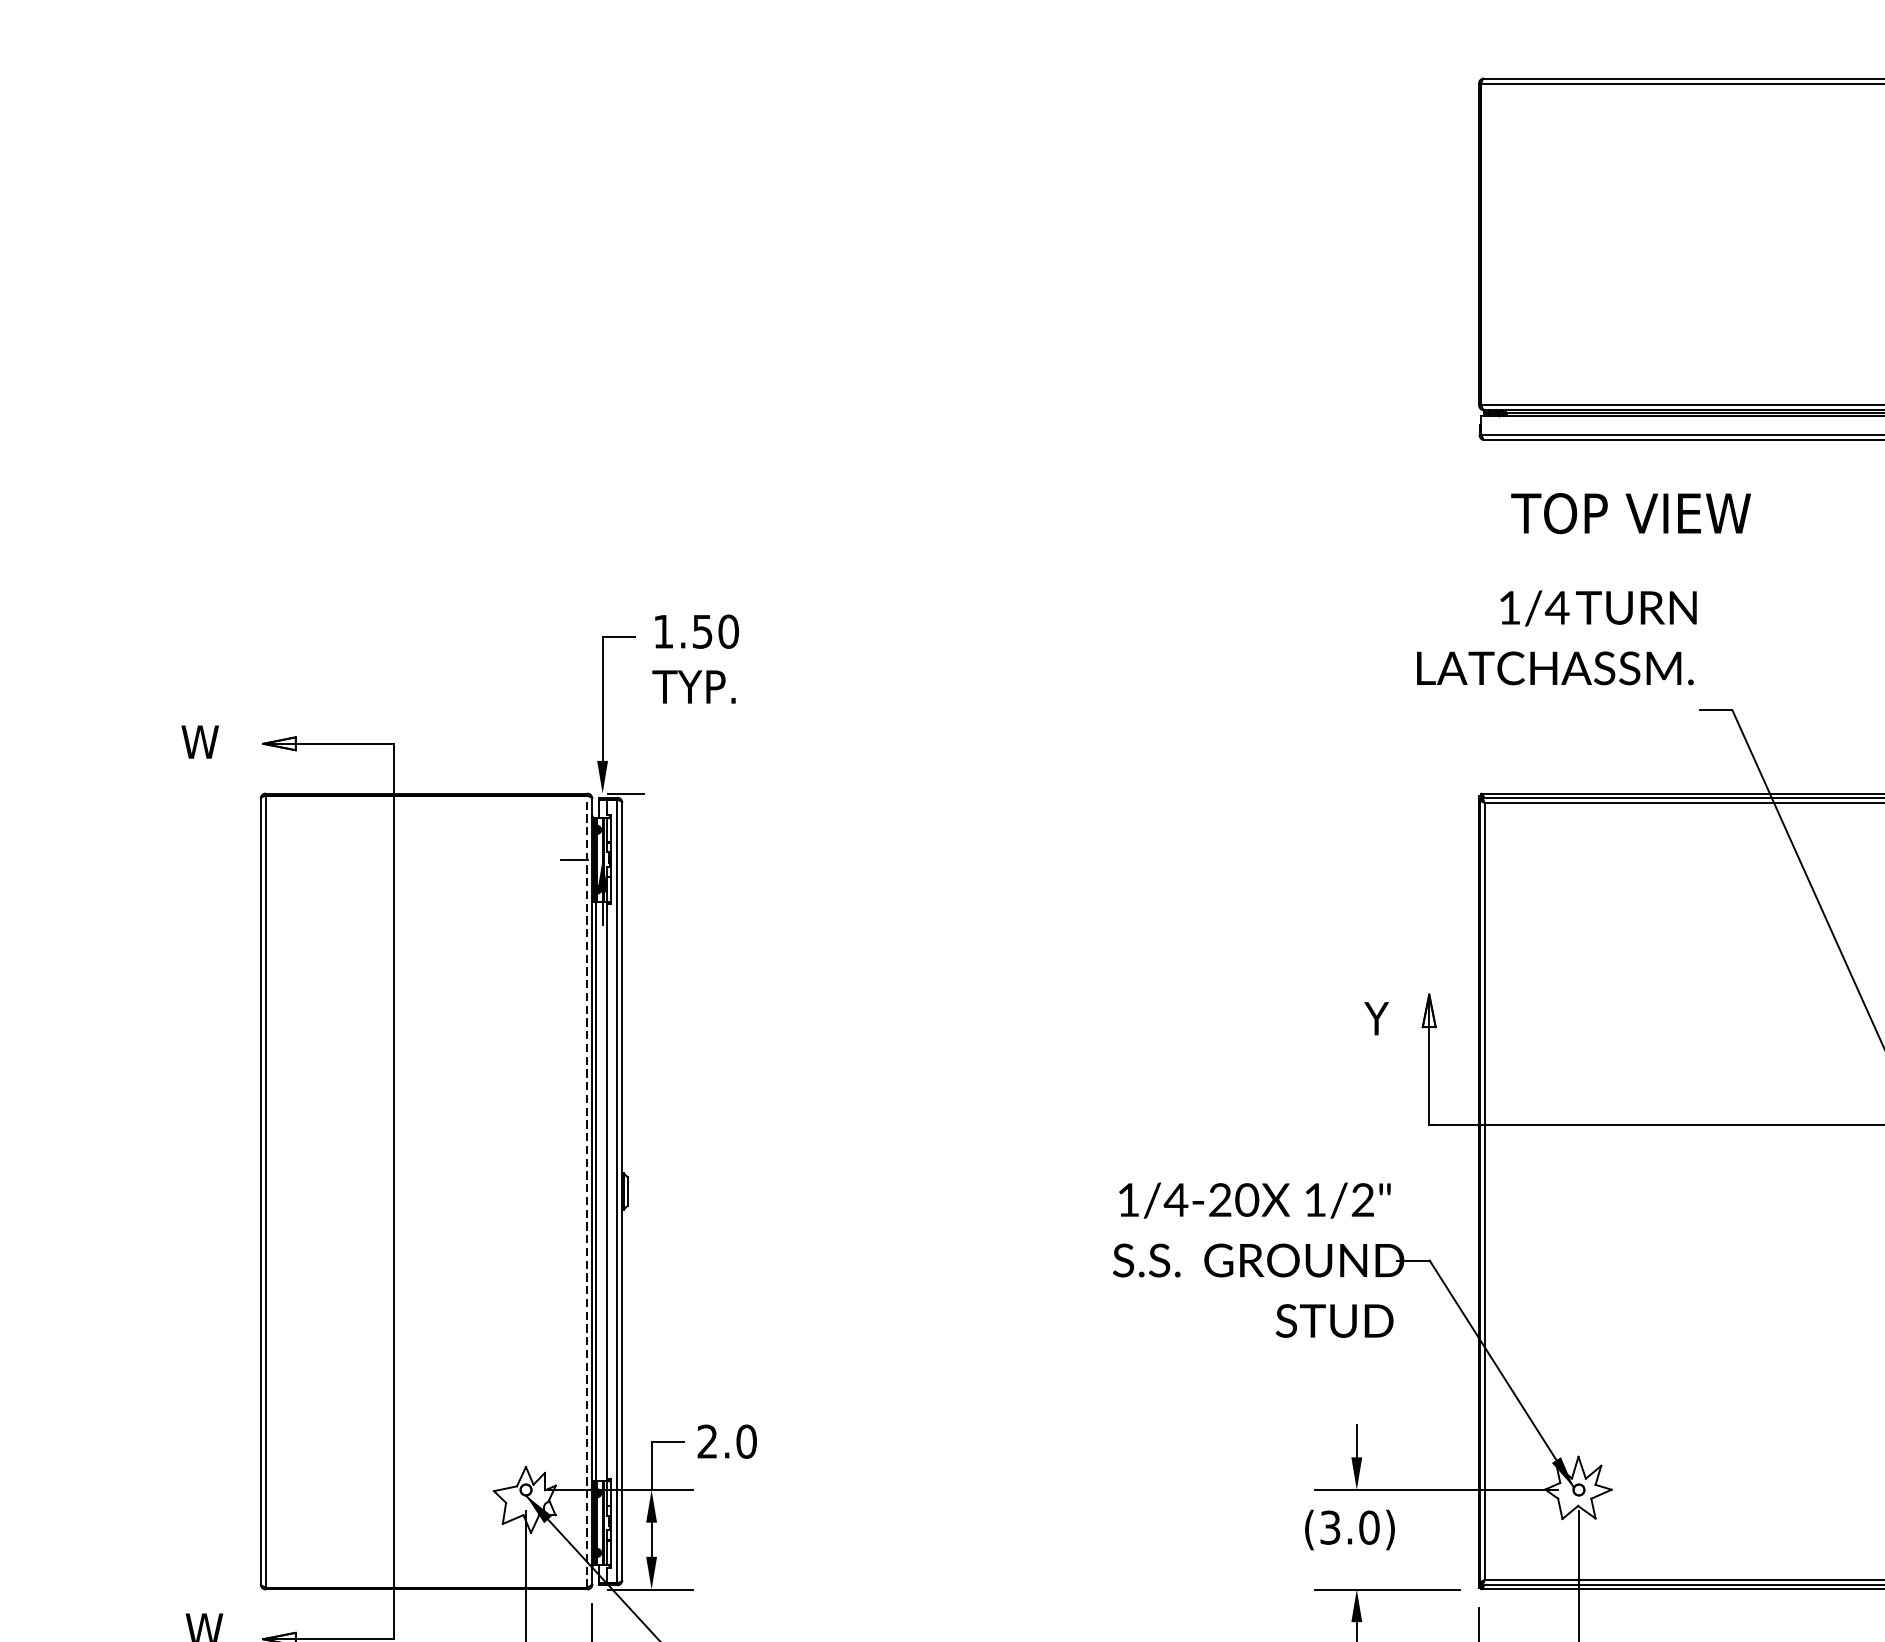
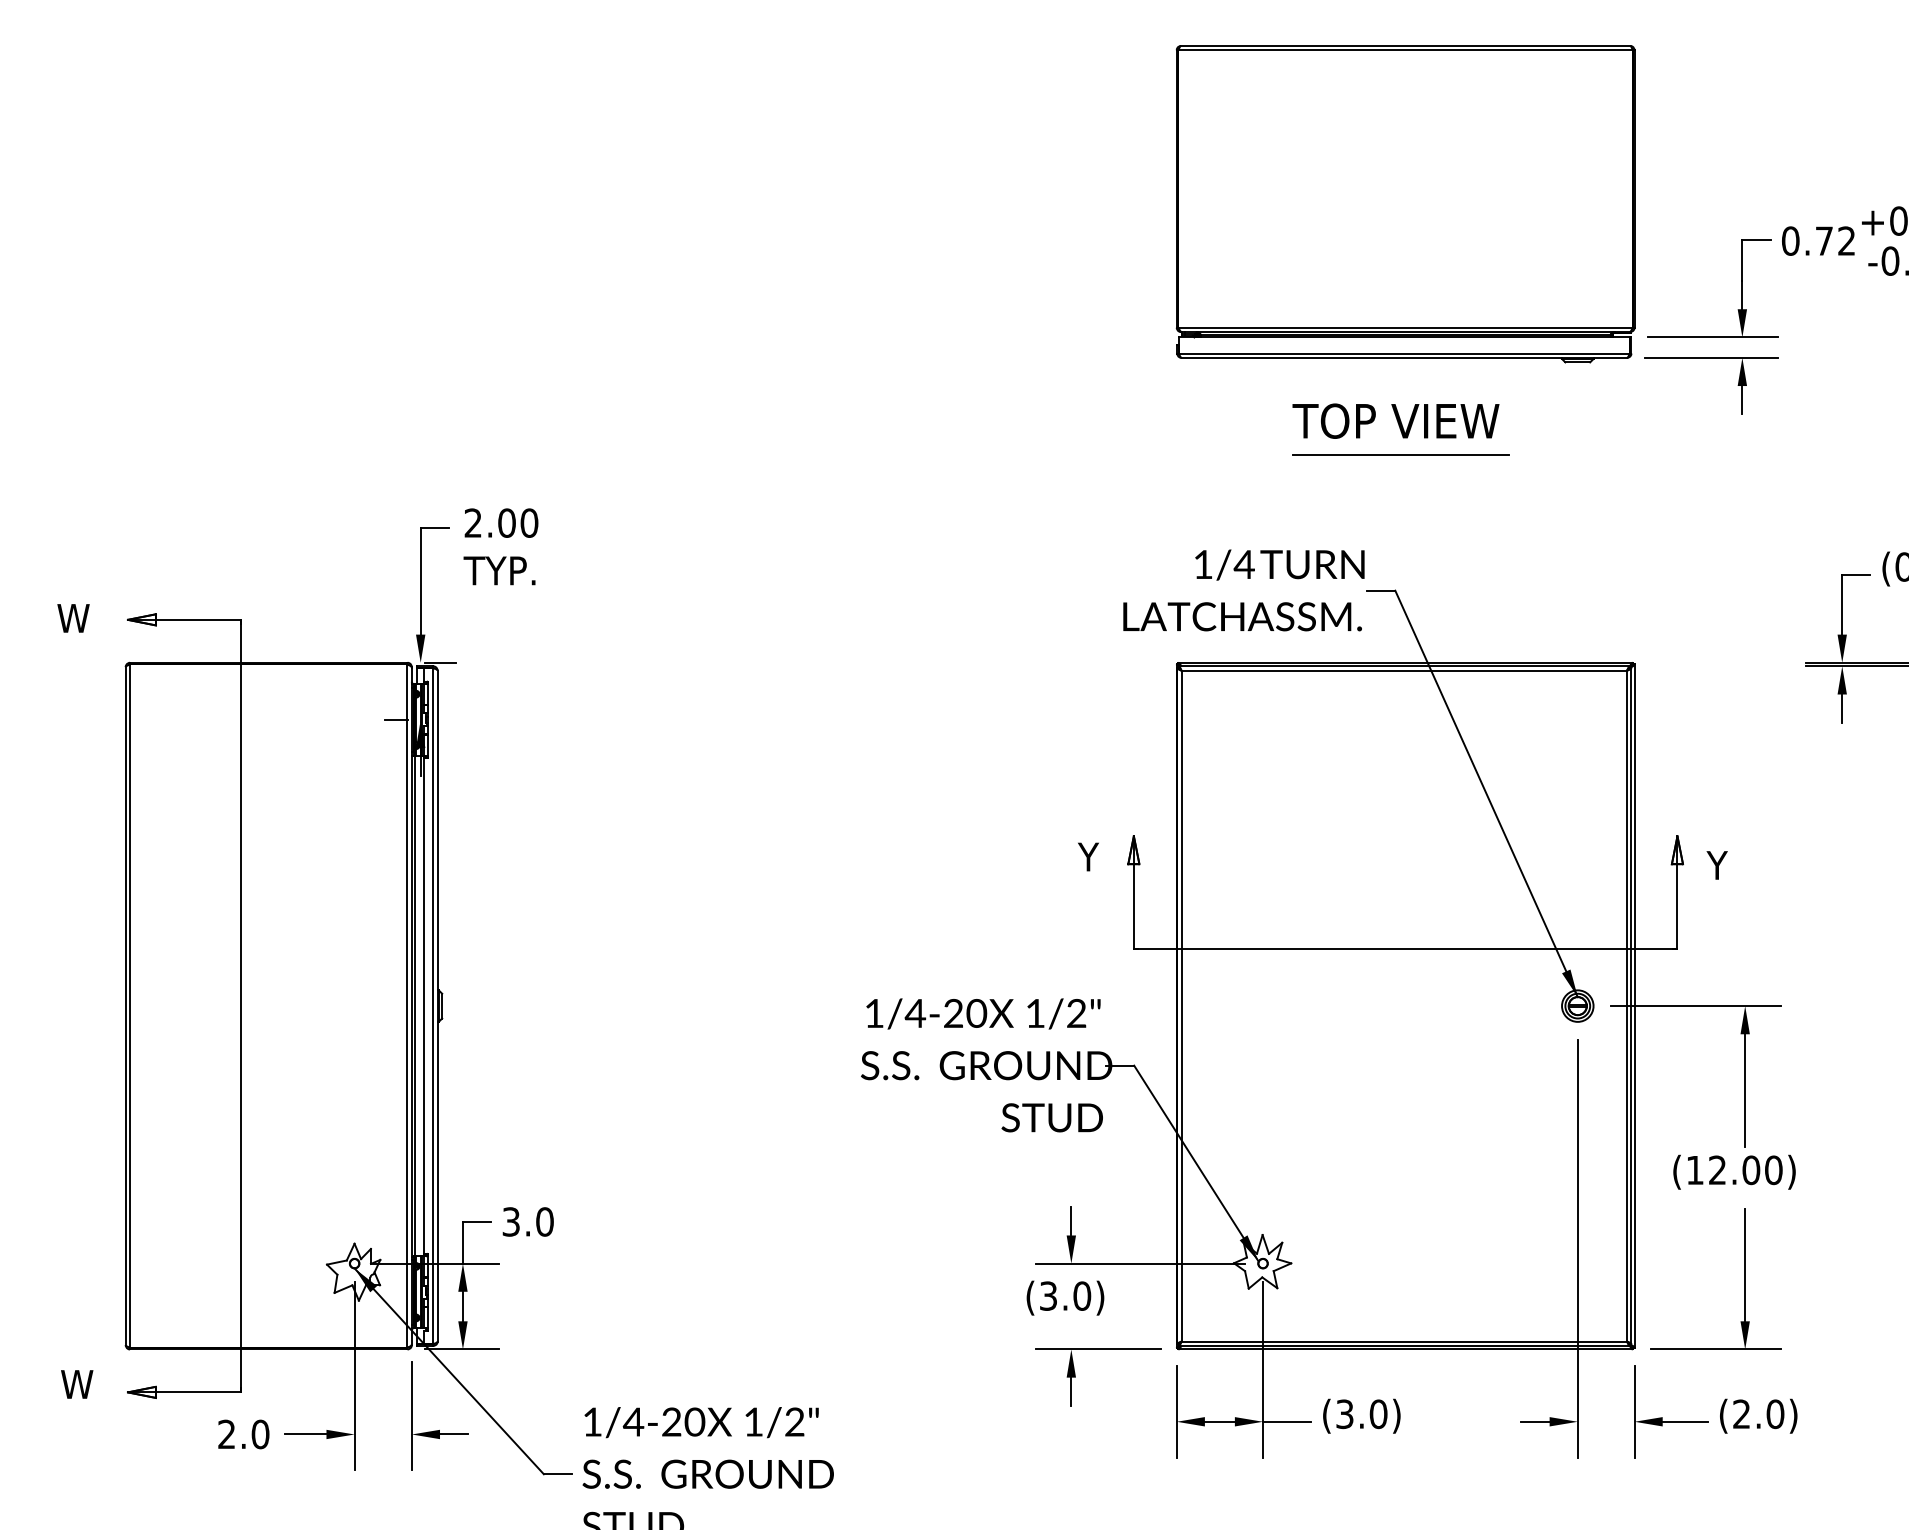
text: (1630, 512) -> (1395, 420), moved
line: (1738, 553) -> (1400, 455), added
text: (682, 630) -> (489, 522), 1.50 -> 2.00
text: (1556, 637) -> (1243, 590), moved
line: (587, 1191) -> (407, 1006), dashed -> solid
text: (706, 1441) -> (510, 1221), 2.0 -> 3.0

